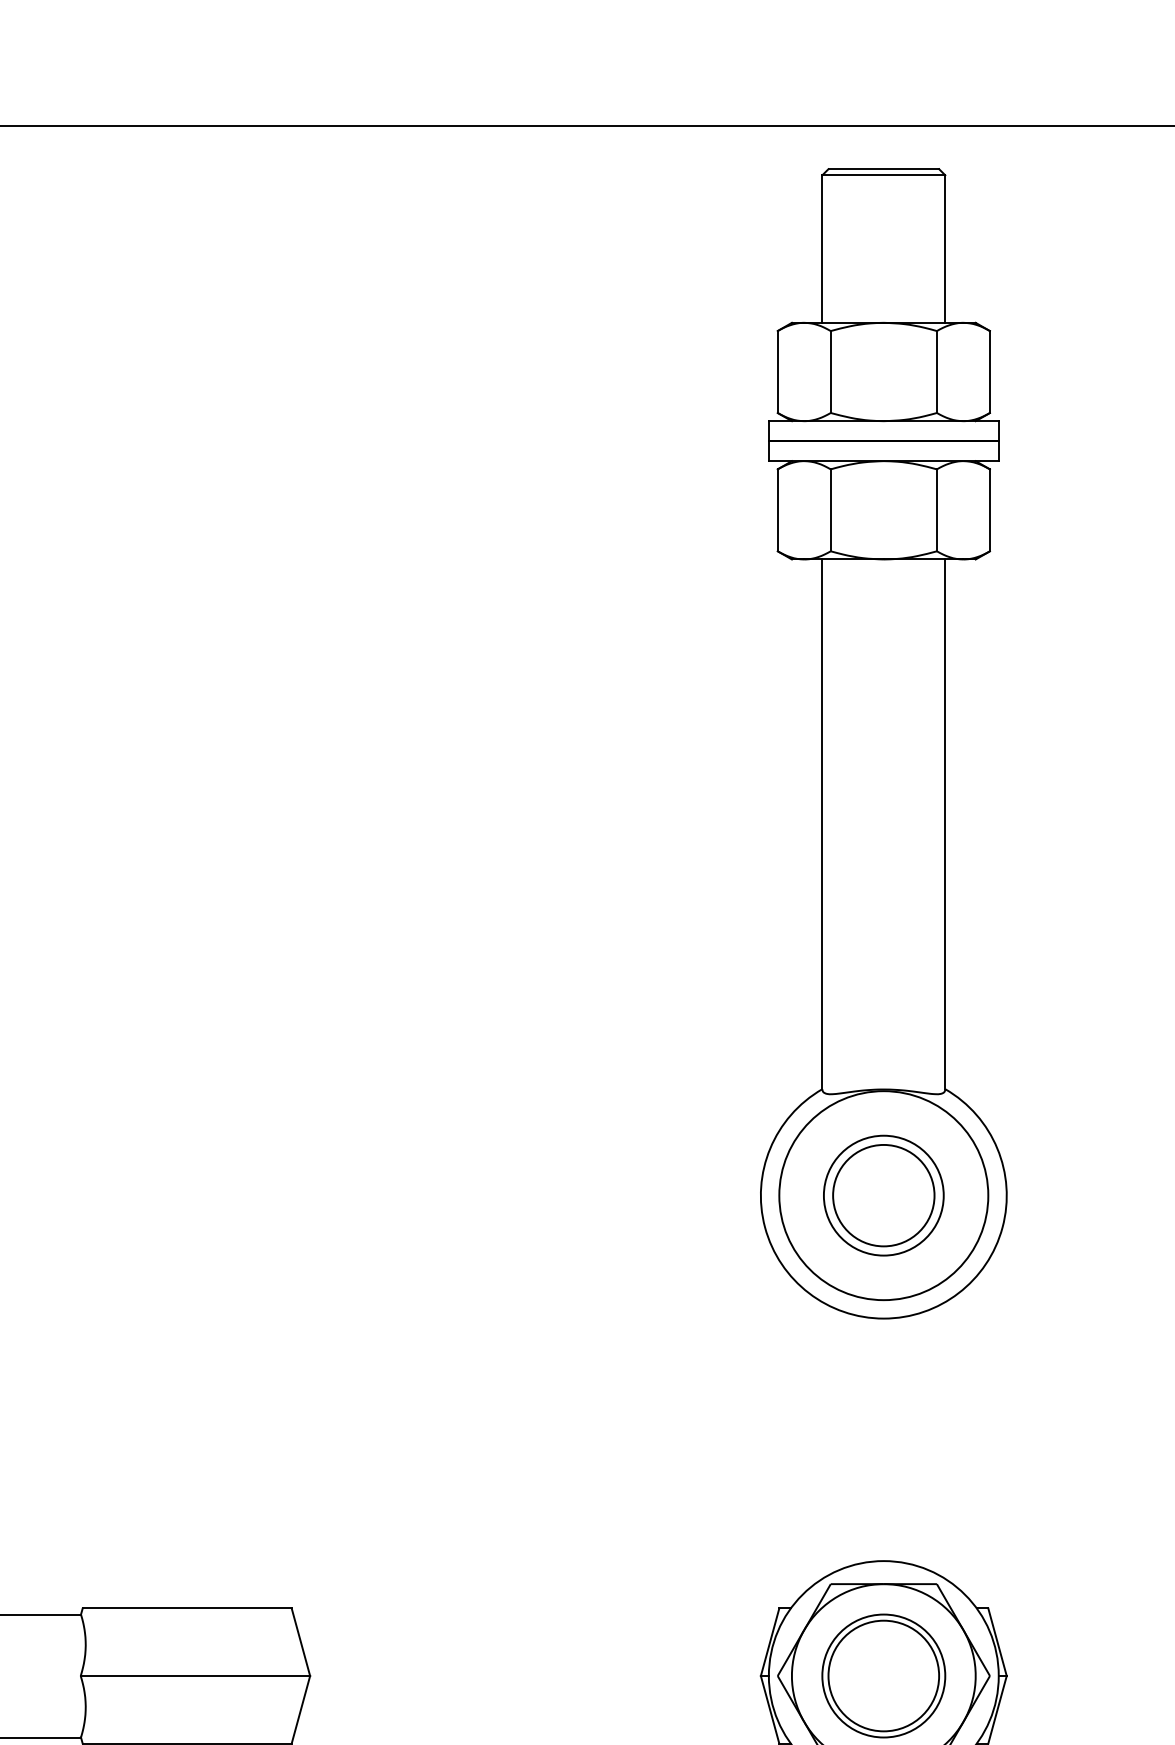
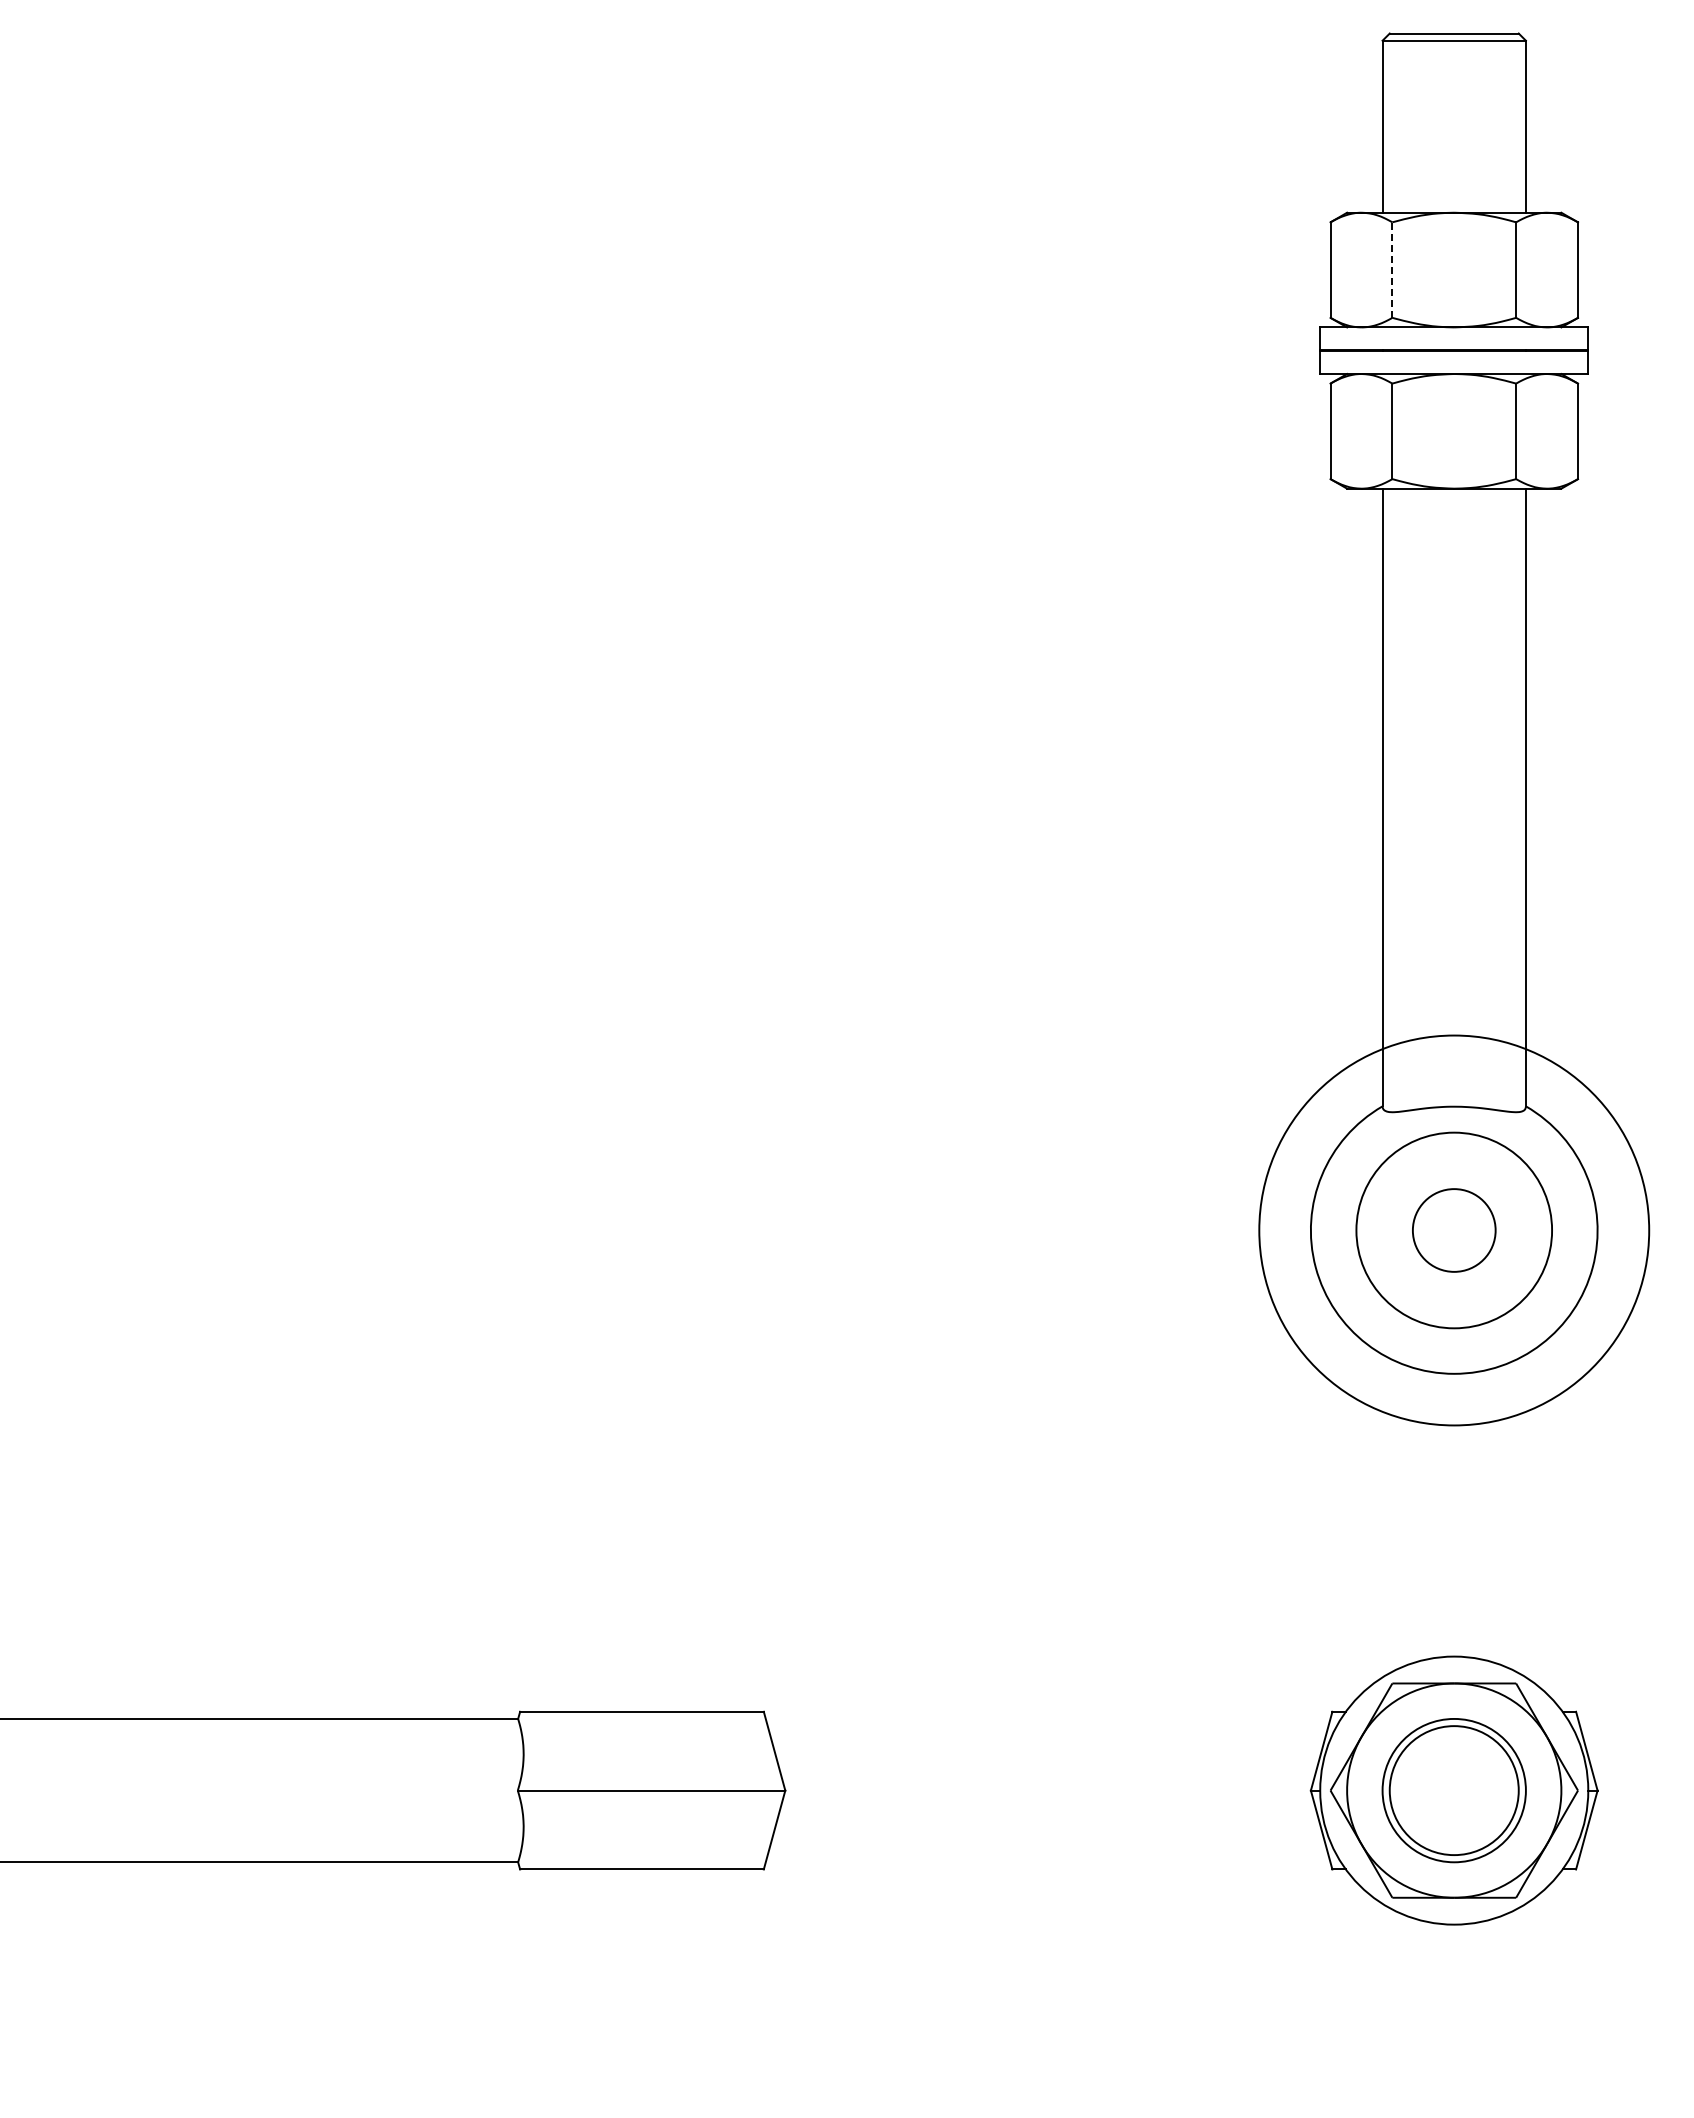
line: (830, 372) -> (1392, 270), solid -> dashed
circle: (884, 1195) -> (1454, 1230), size x0.7
circle: (884, 1195) -> (1454, 1230), size x1.4
circle: (884, 1195) -> (1454, 1230), size x1.6

